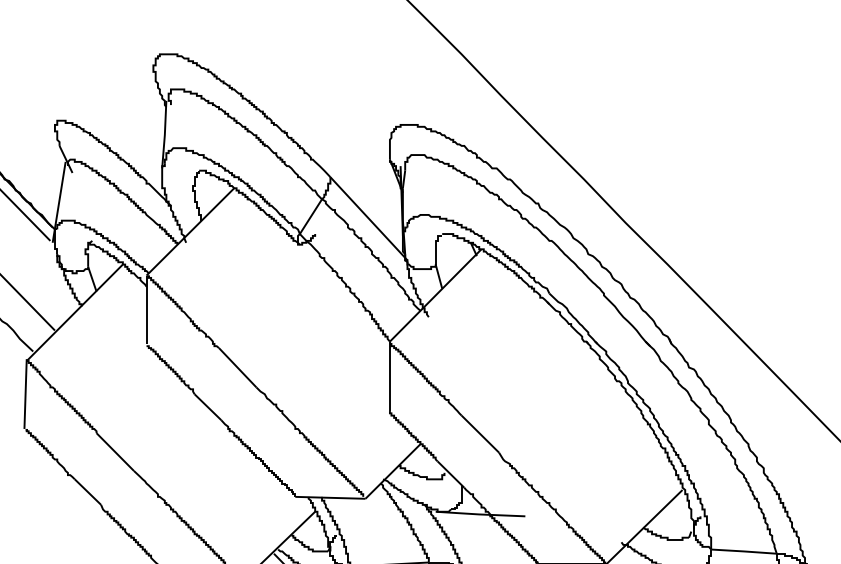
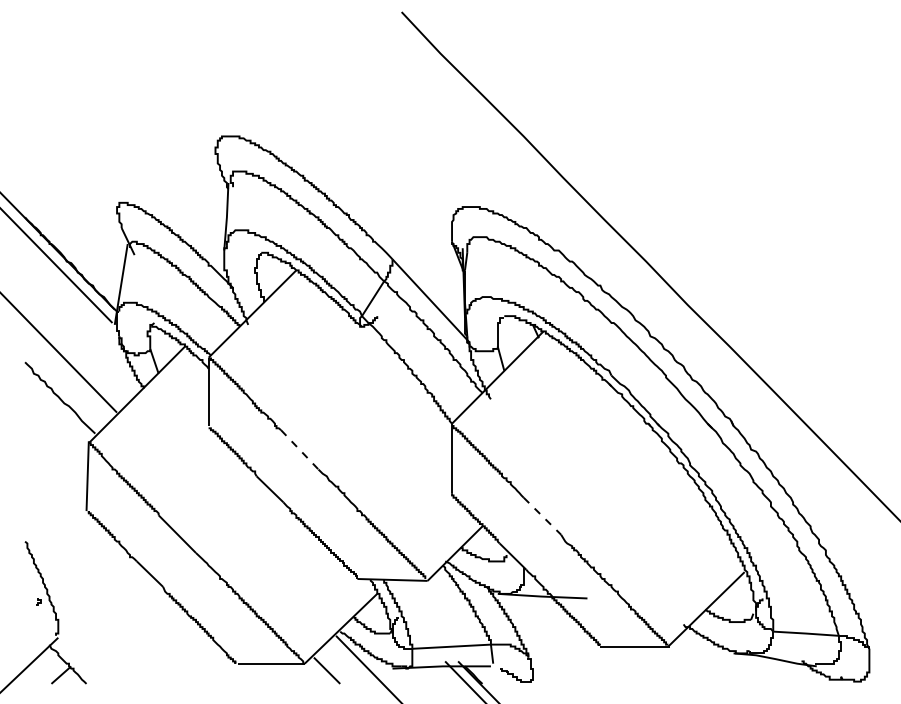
line: (238, 368) -> (300, 450), solid -> dashed
line: (480, 434) -> (542, 516), solid -> dashed

